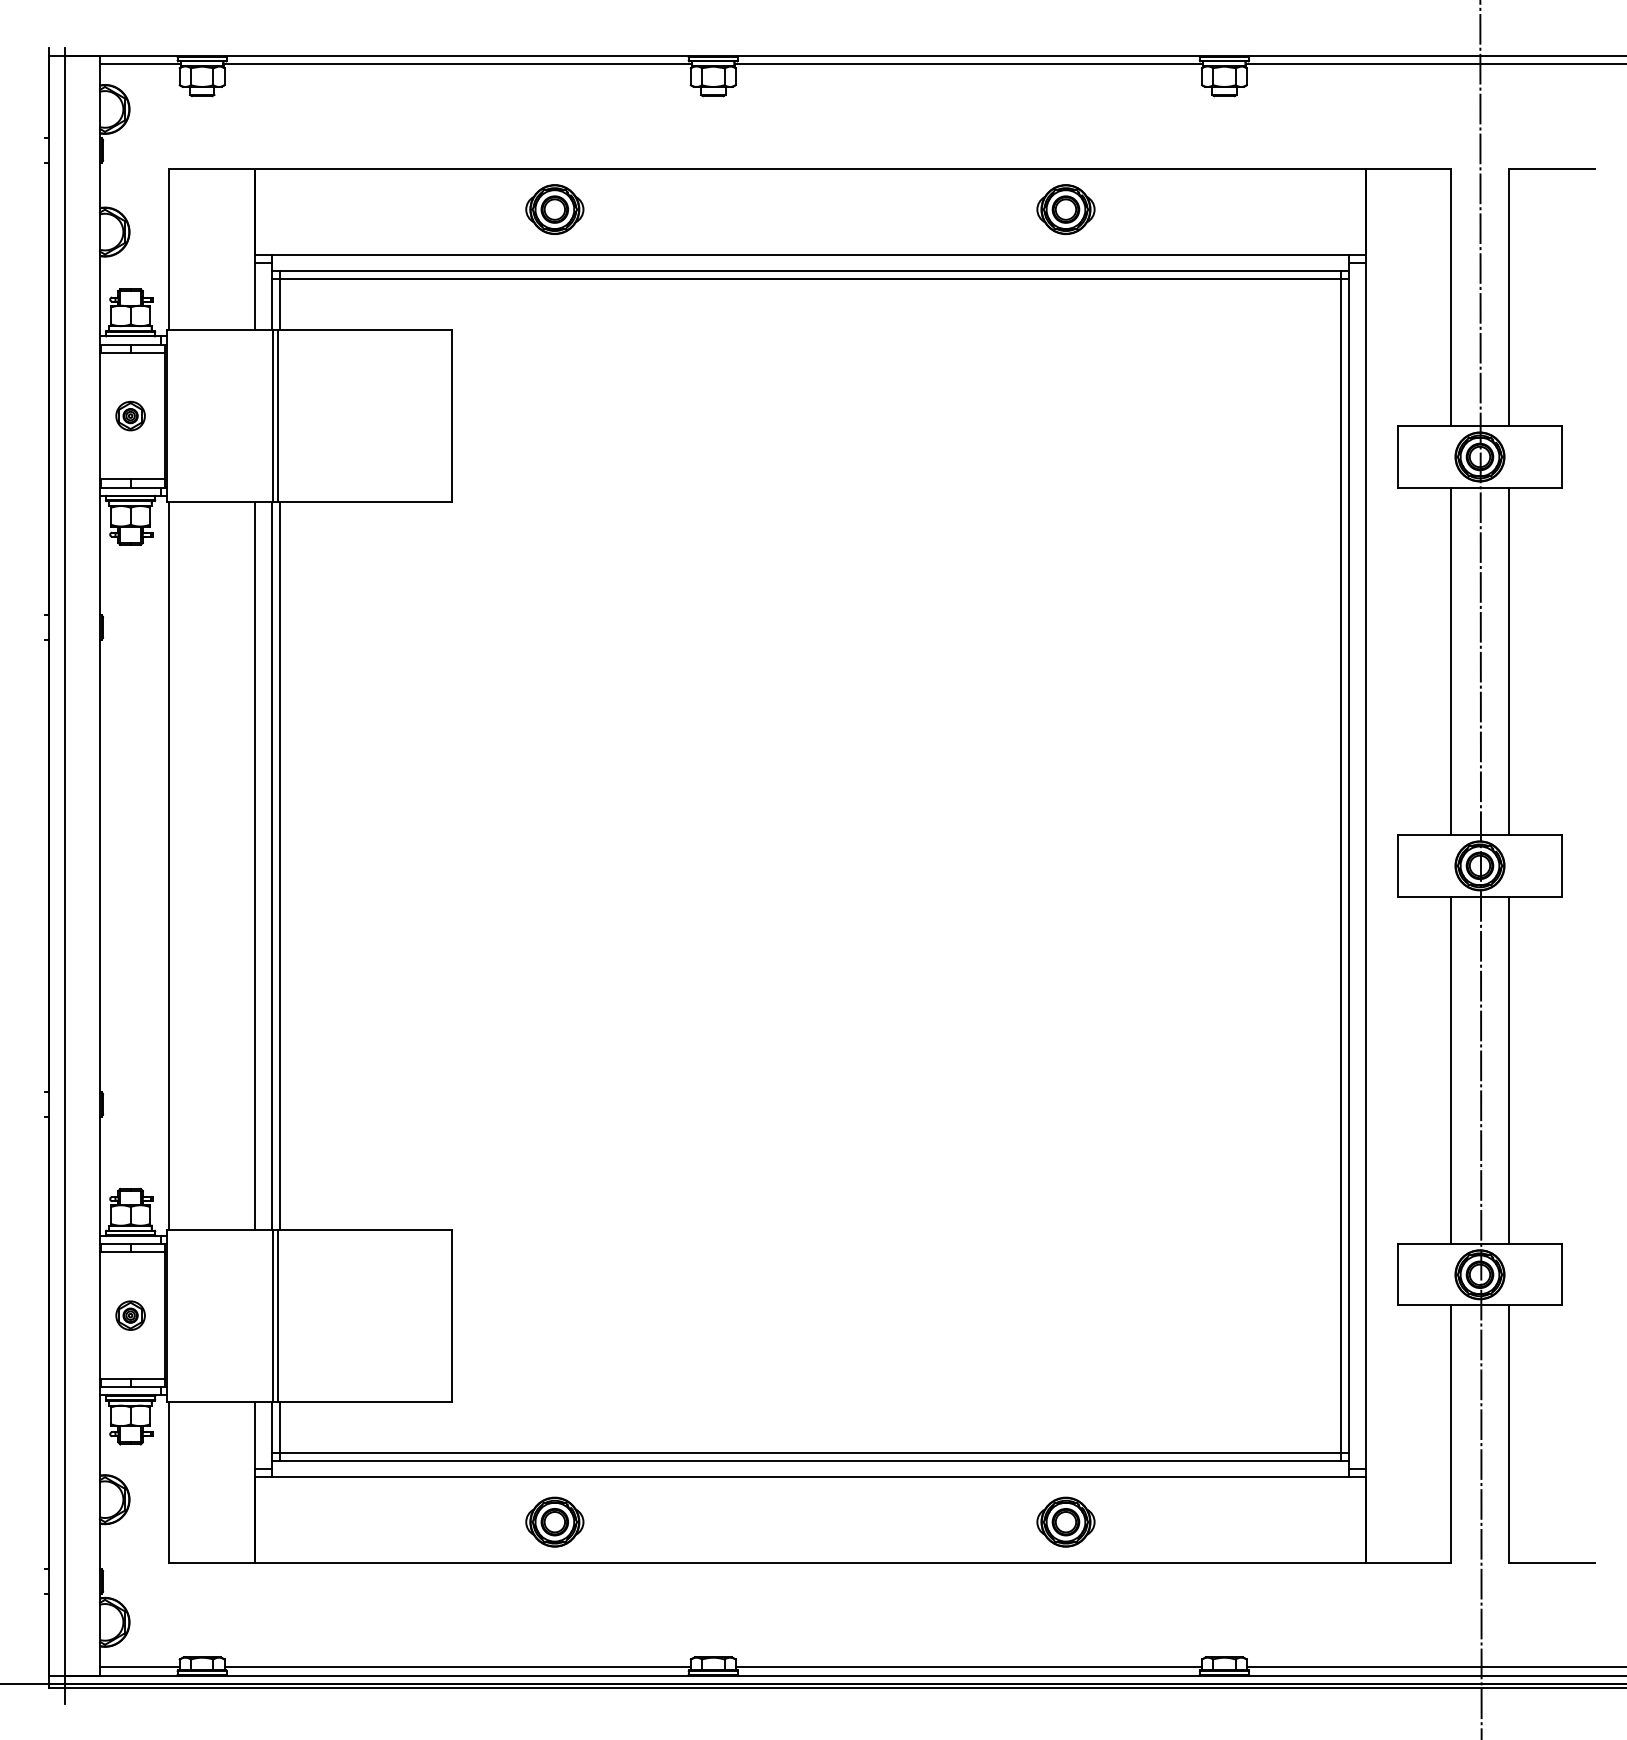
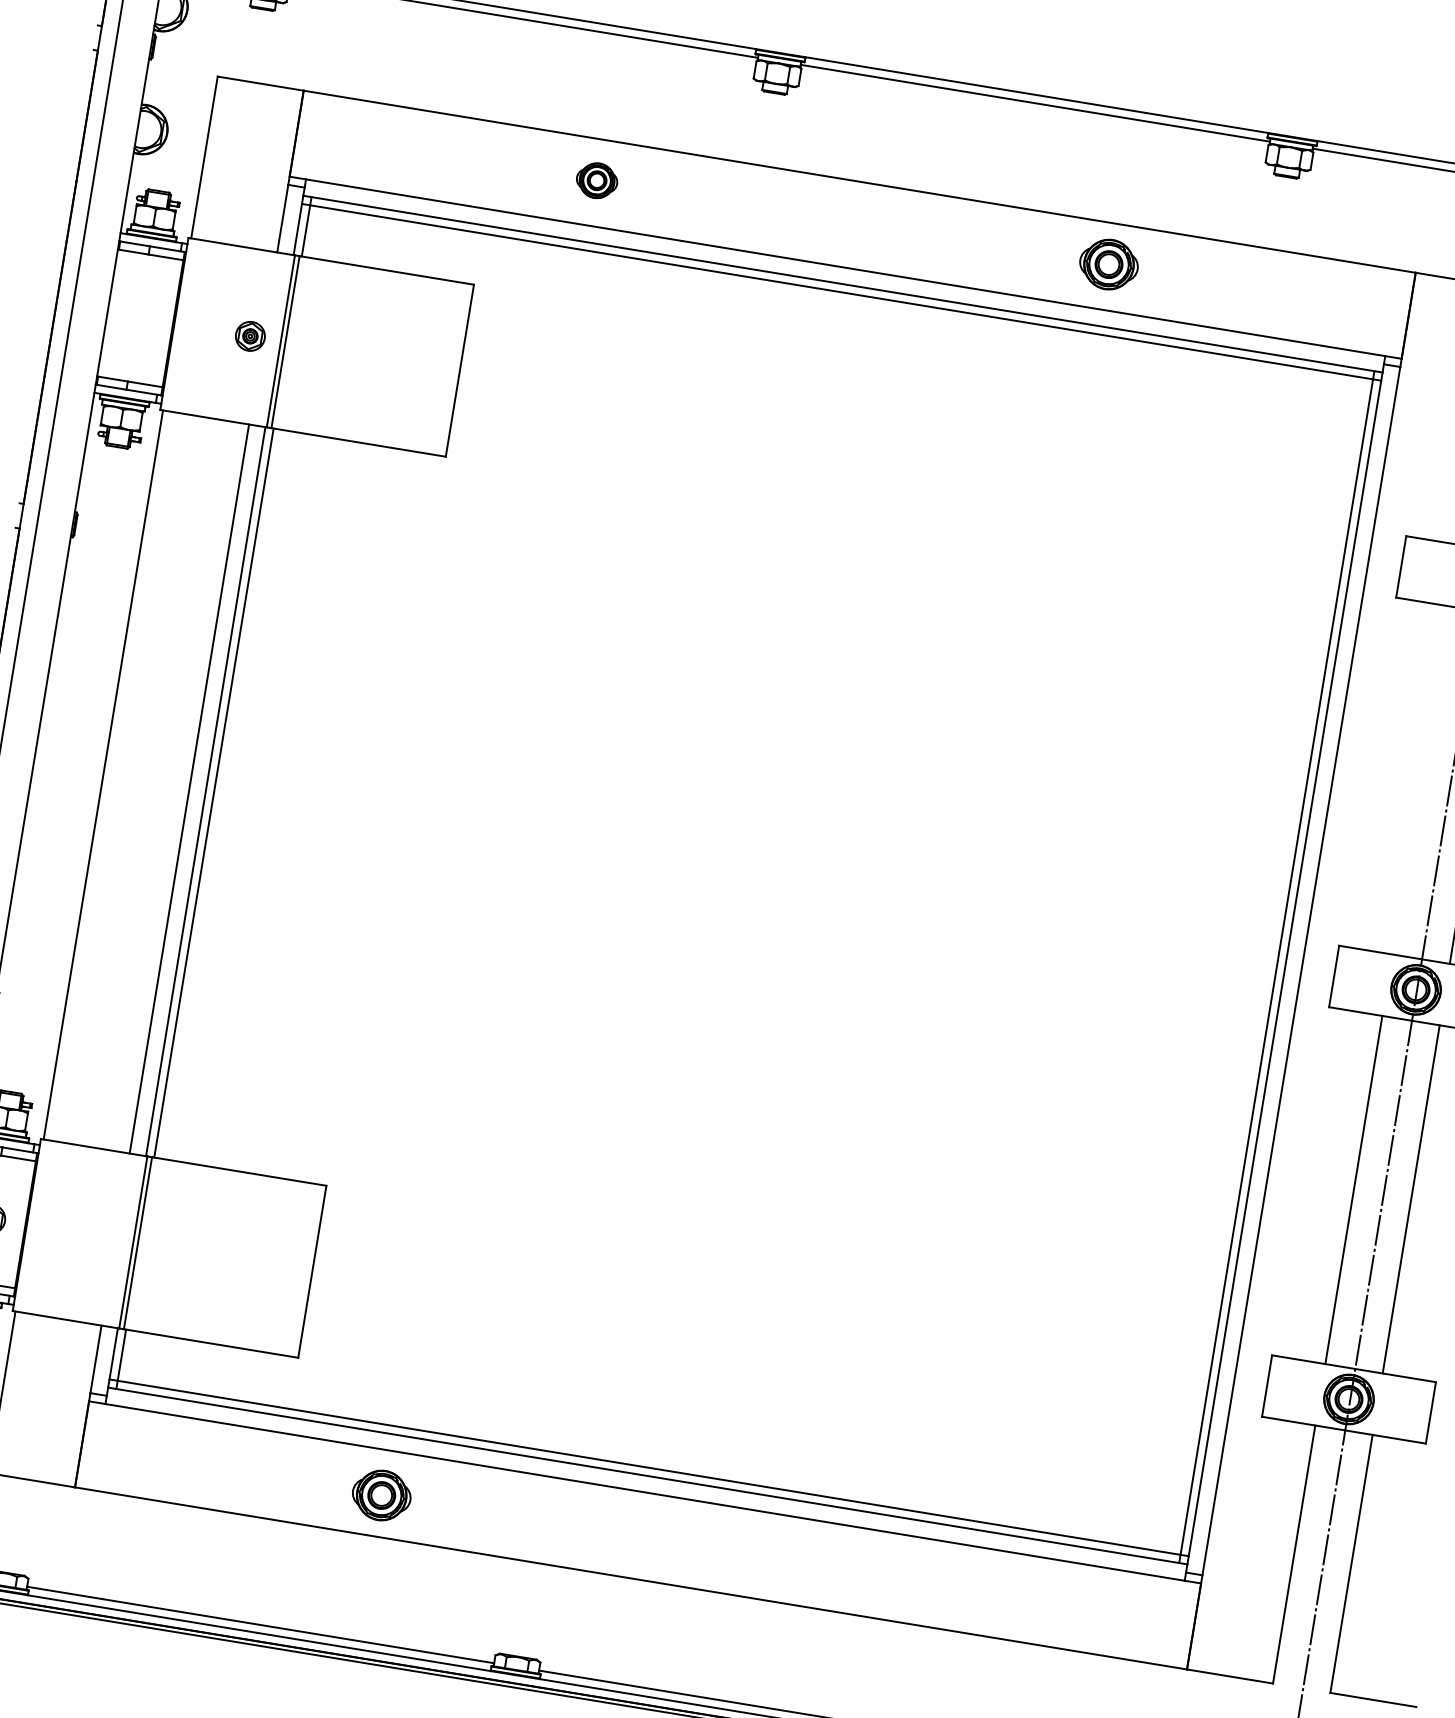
part: (554, 209) -> (596, 180), size x0.7
part: (130, 415) -> (250, 335), moved
line: (1451, 661) -> (1421, 780), removed
part: (1065, 1521) -> (893, 1578), removed

